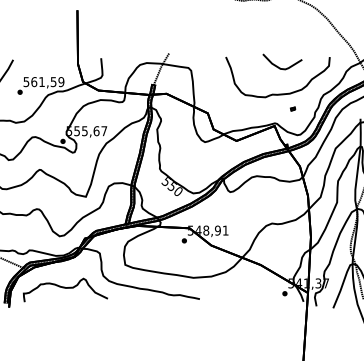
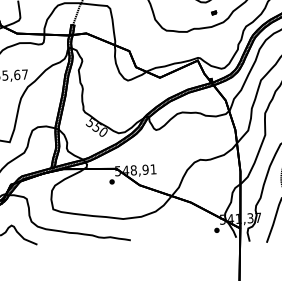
part: (292, 108) -> (213, 12), moved

